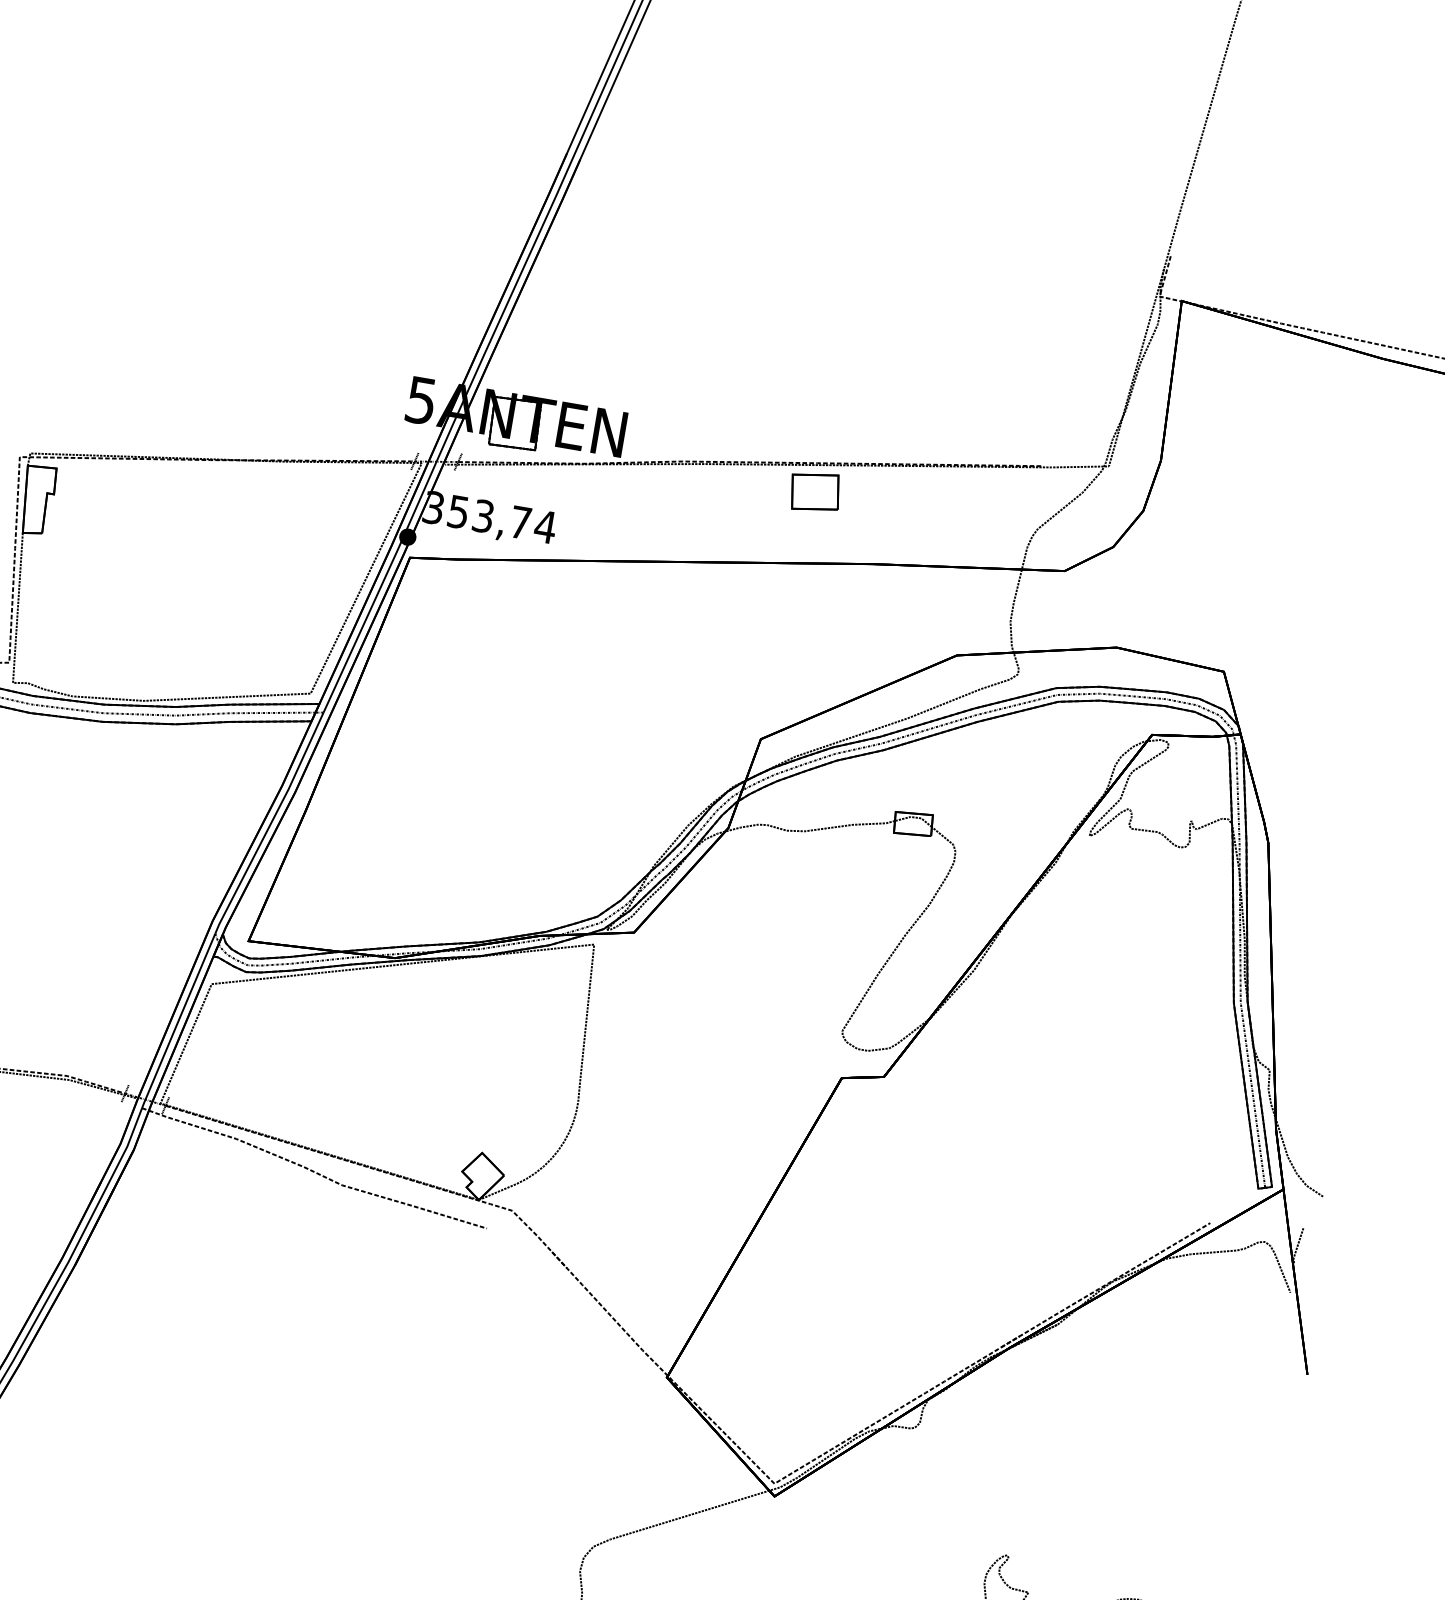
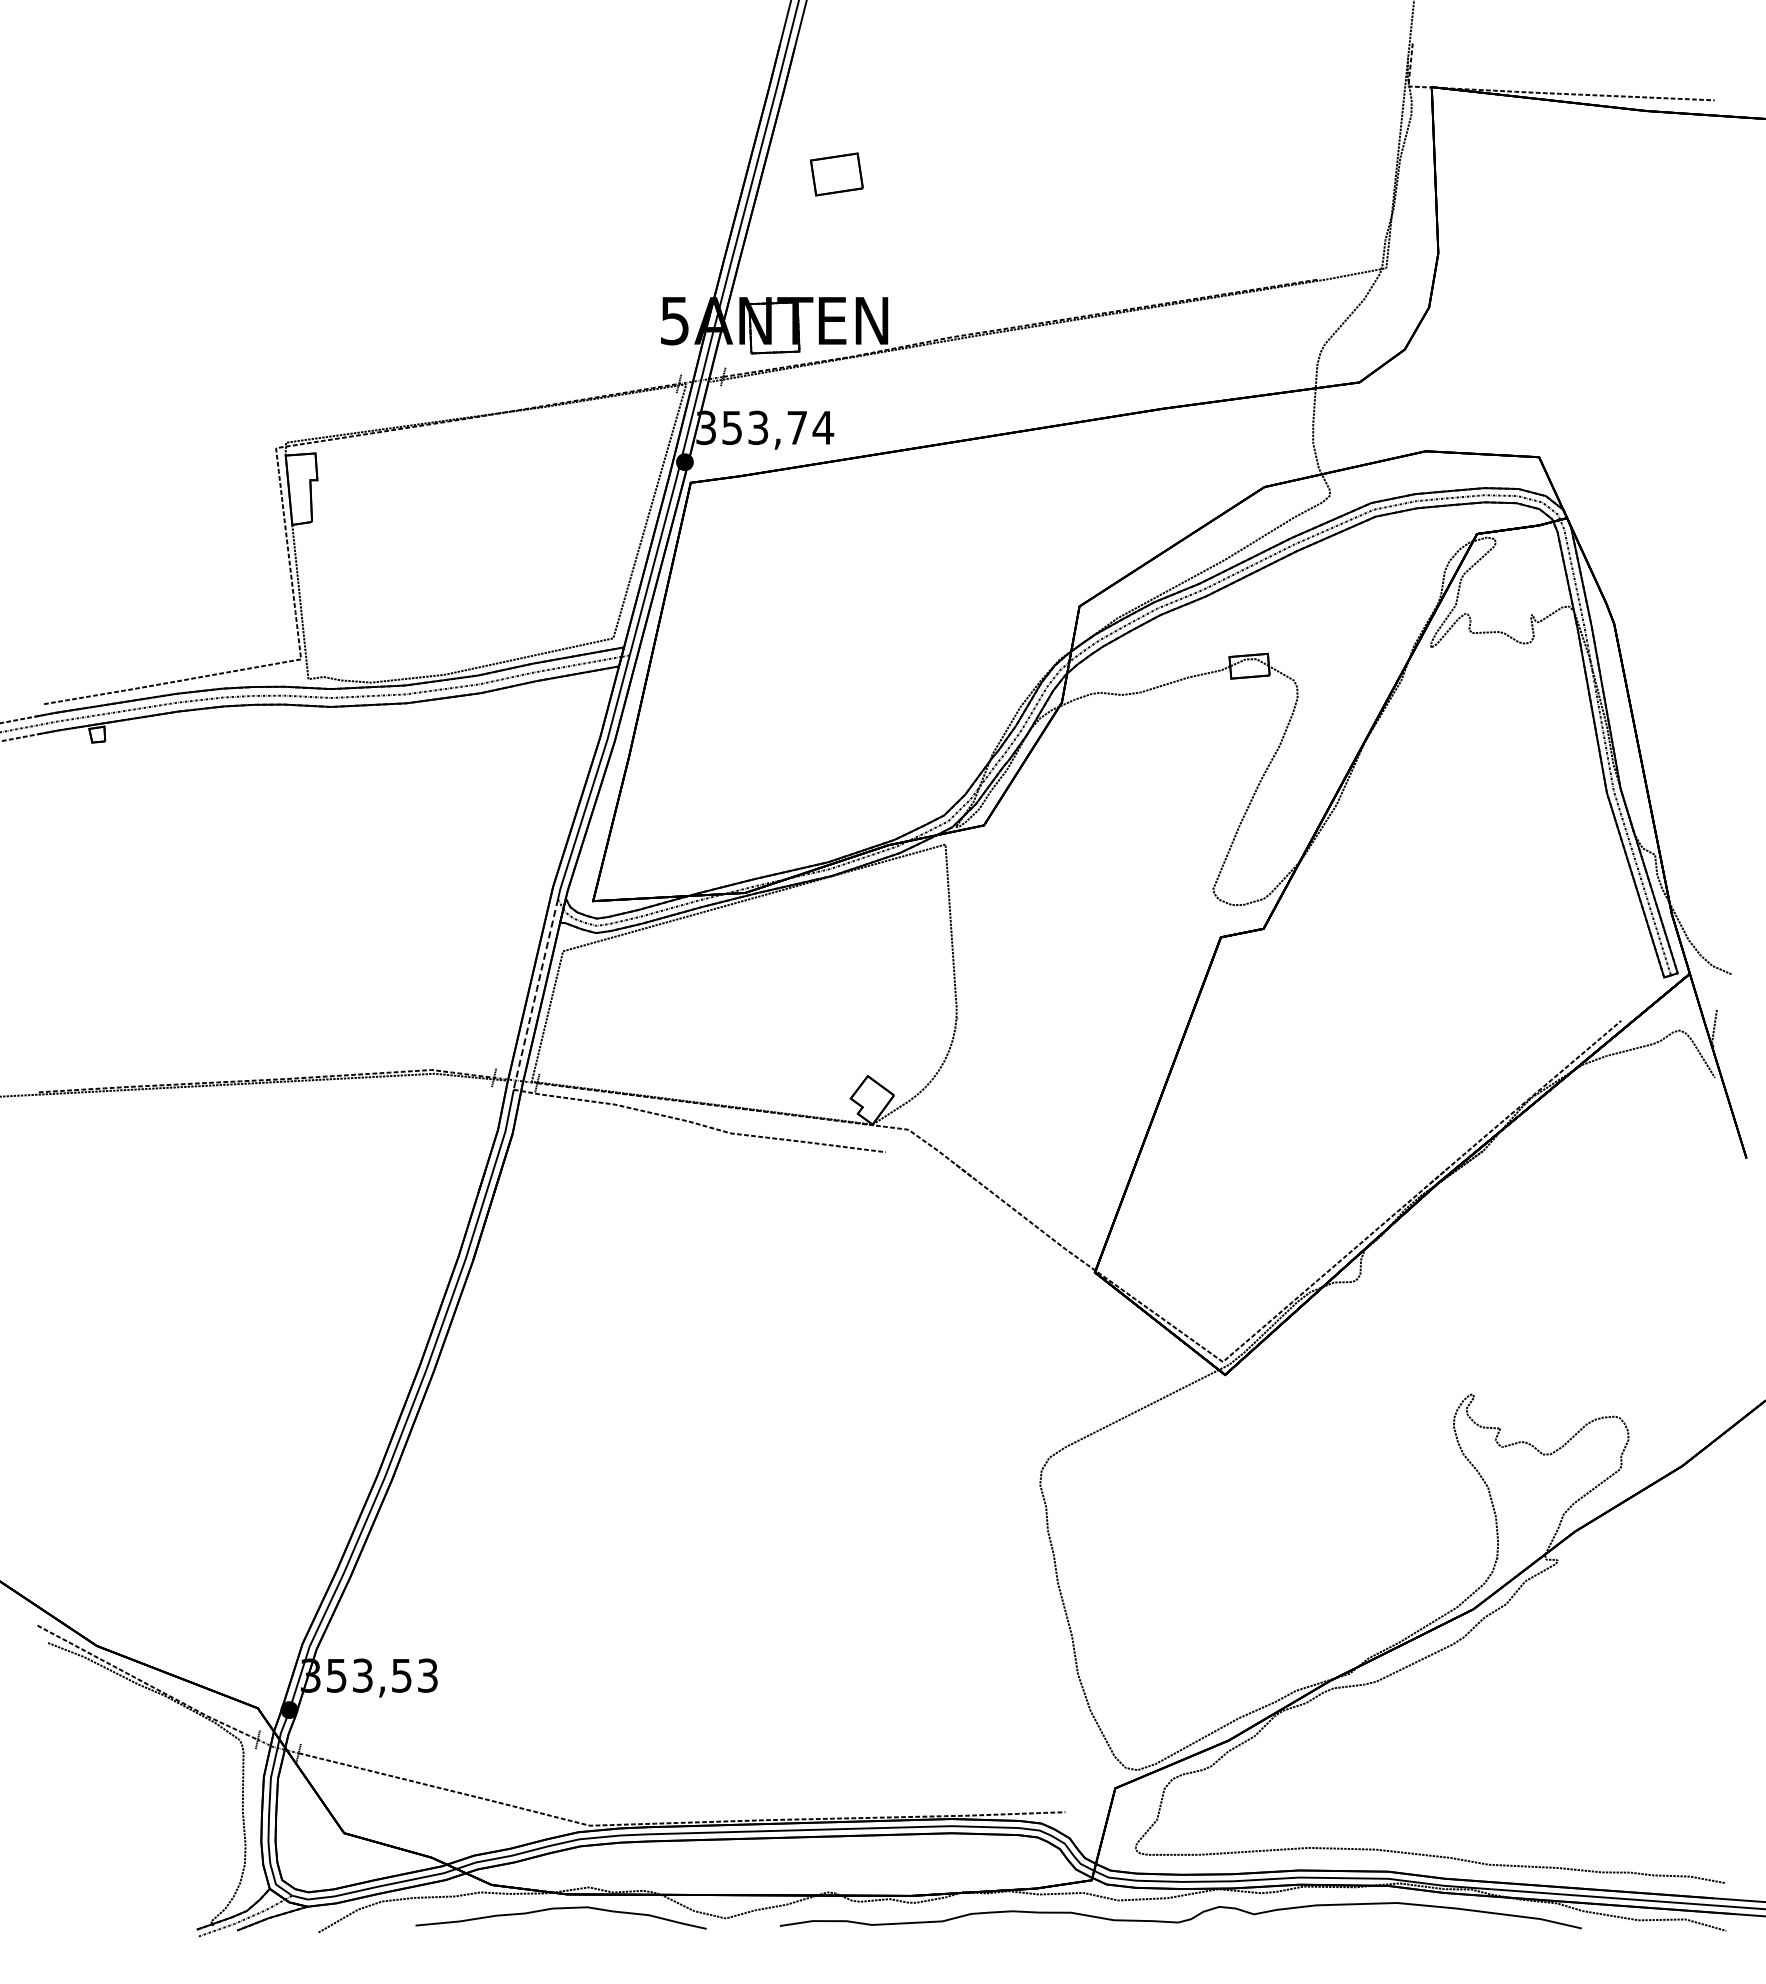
part: (814, 492) -> (836, 174), moved
line: (178, 1020) -> (535, 994), solid -> dashed

